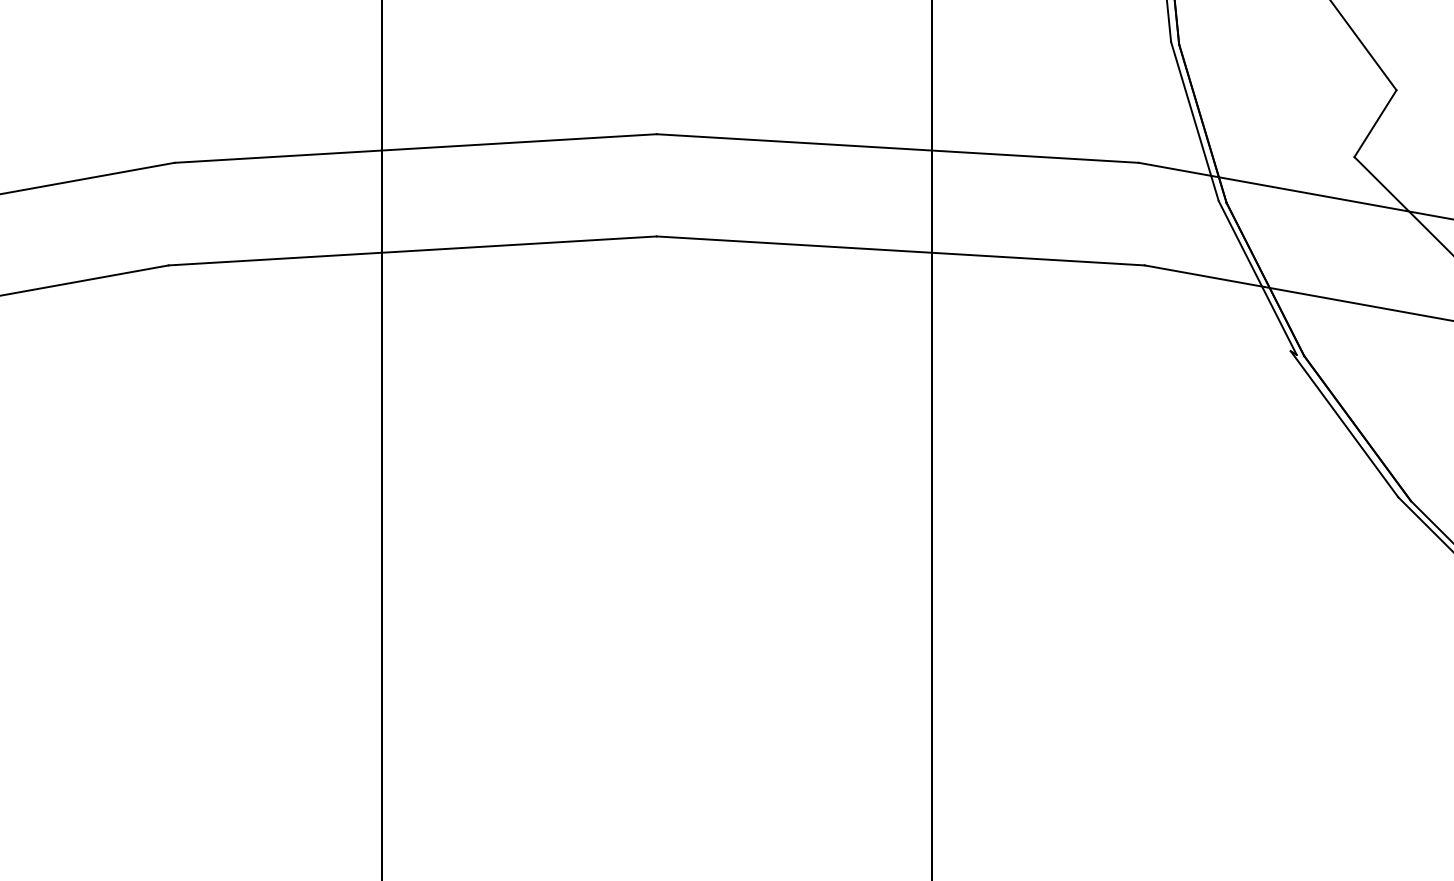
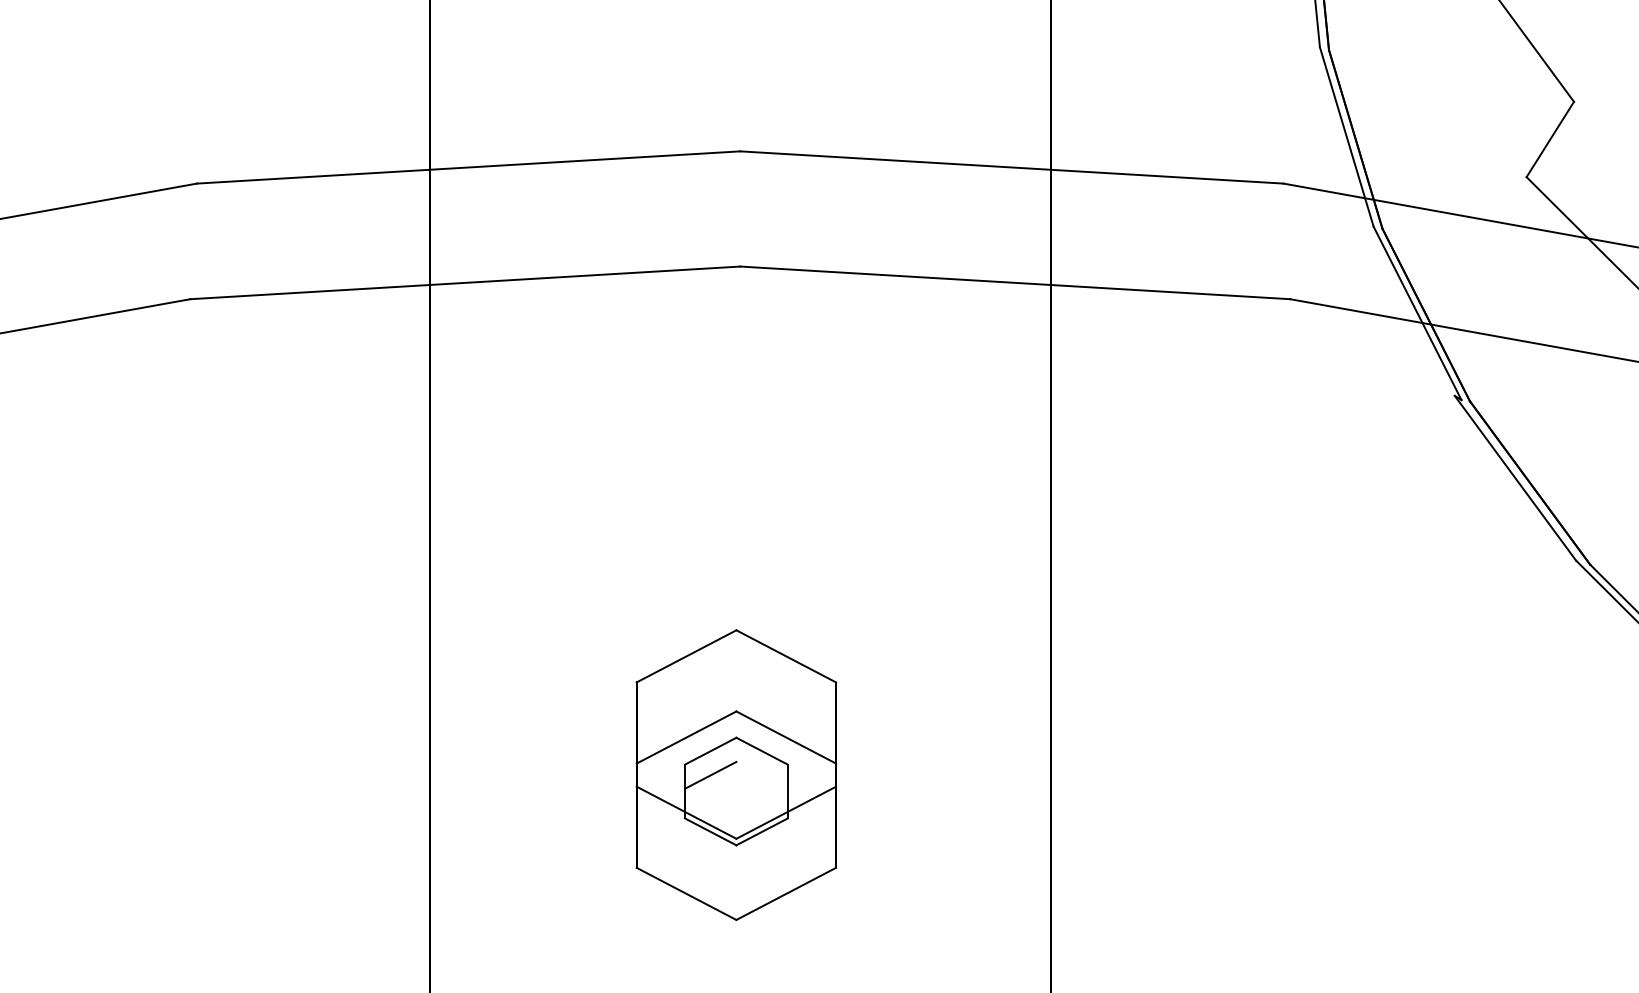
part: (653, 688) -> (736, 775), added

